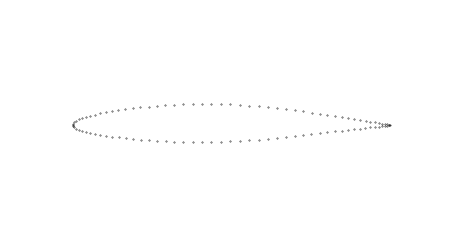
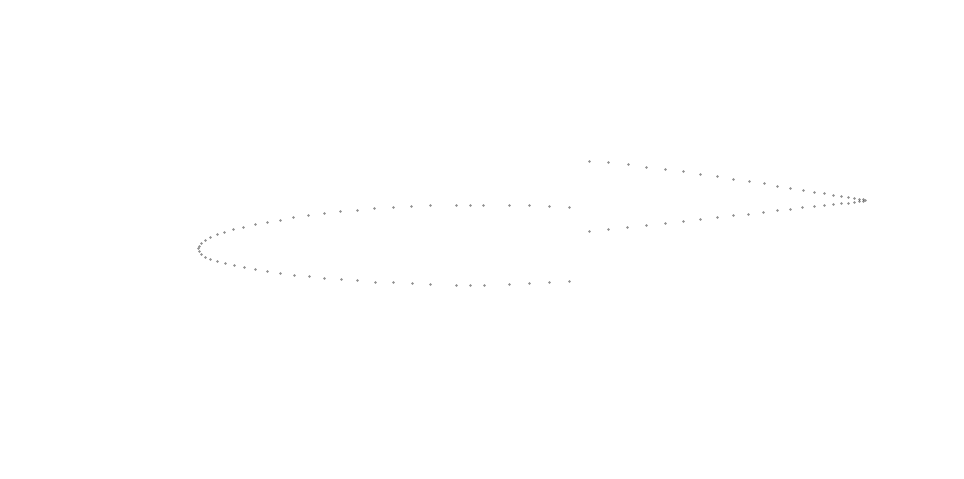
part: (202, 104) -> (470, 205), size x0.7
part: (327, 116) -> (733, 182), moved
part: (202, 142) -> (470, 285), size x0.7

